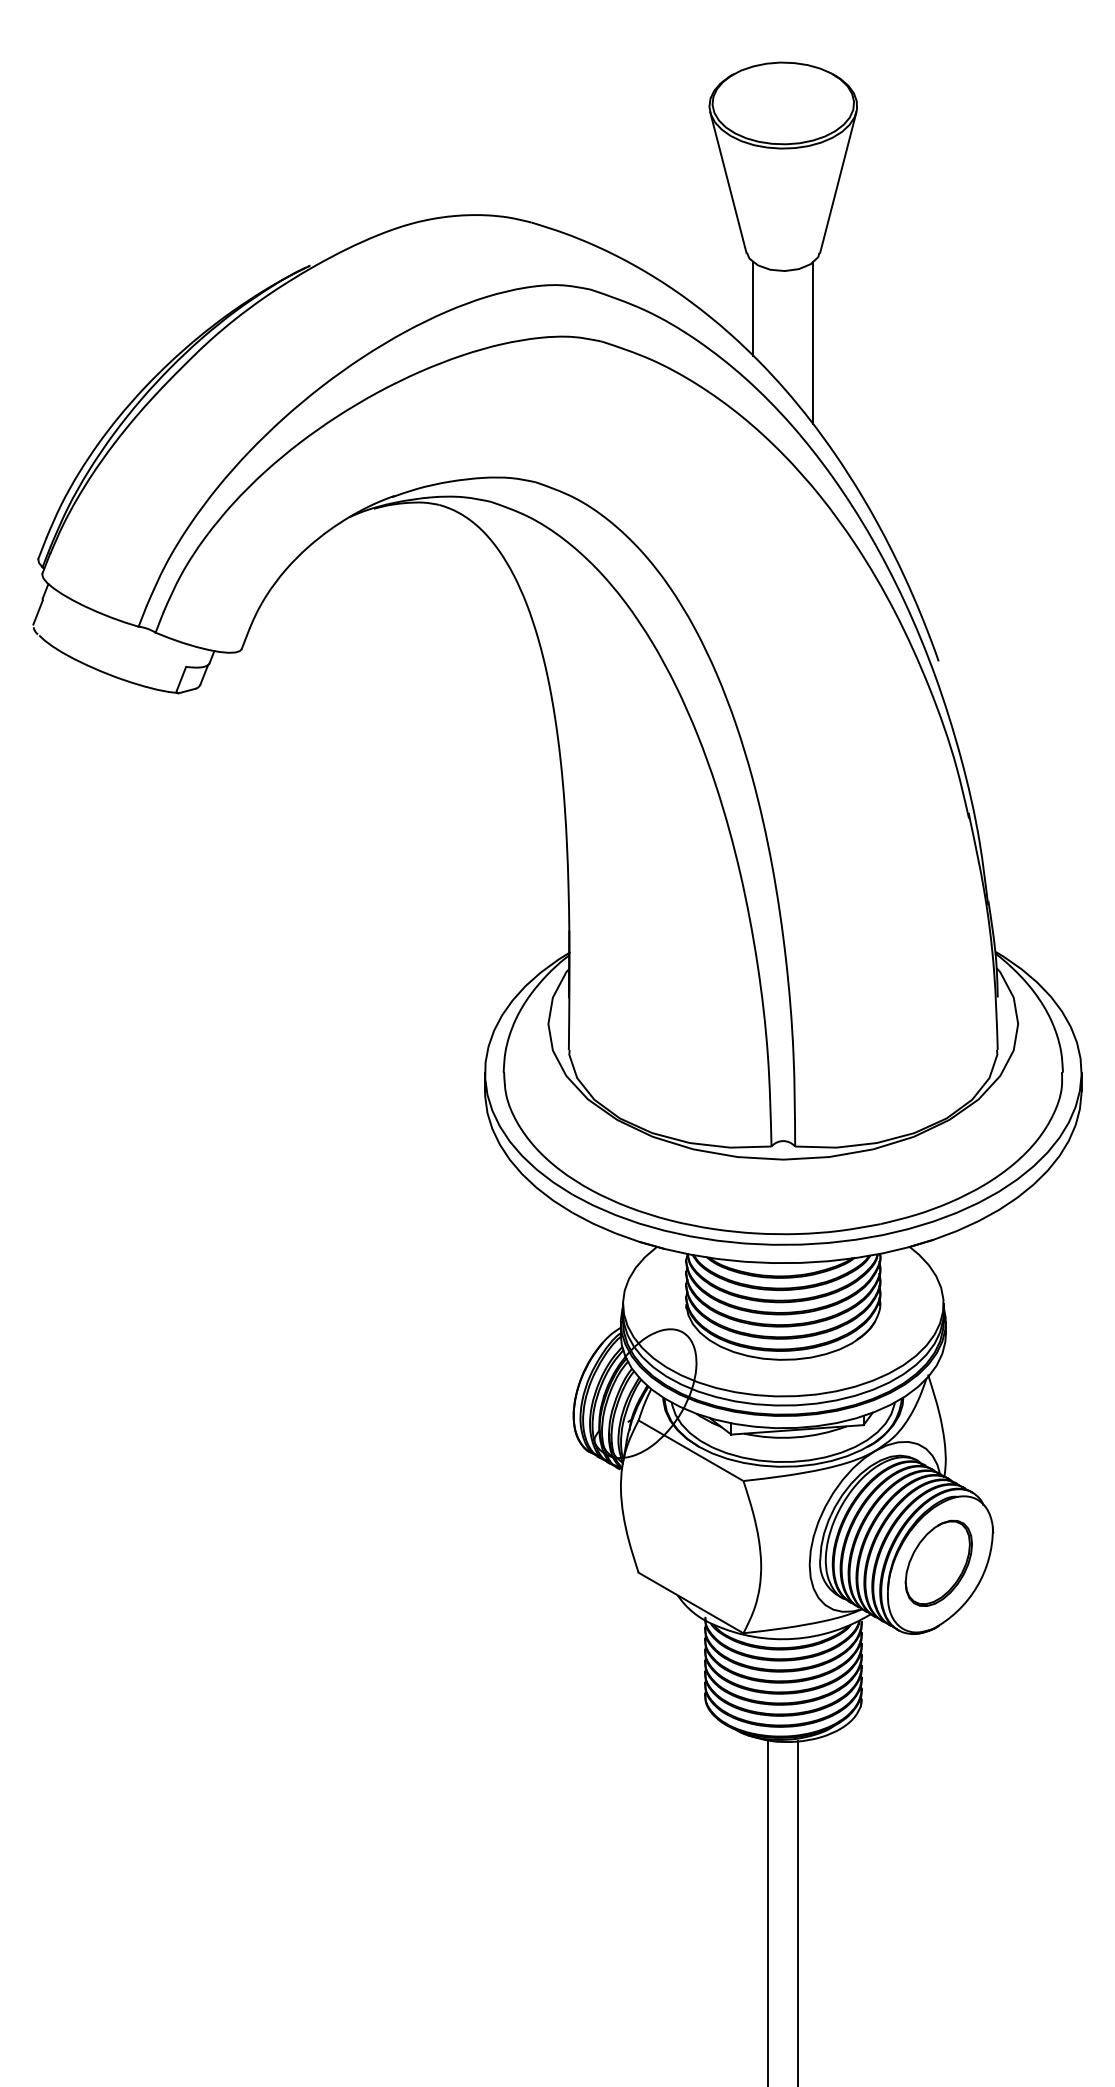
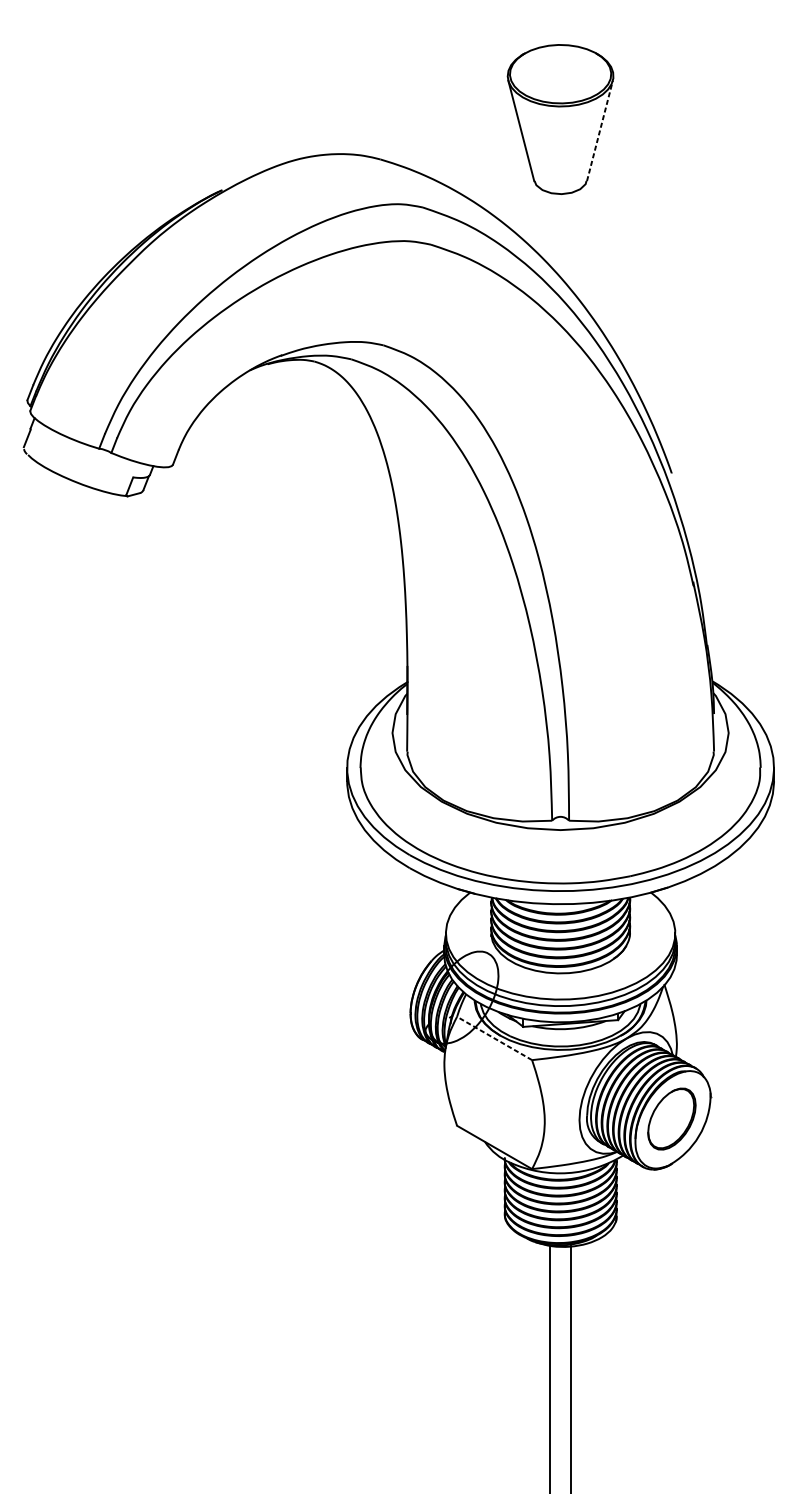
line: (838, 182) -> (600, 130), solid -> dashed
line: (753, 308) -> (539, 220), removed
line: (813, 342) -> (582, 245), removed
line: (691, 1450) -> (494, 1038), solid -> dashed

